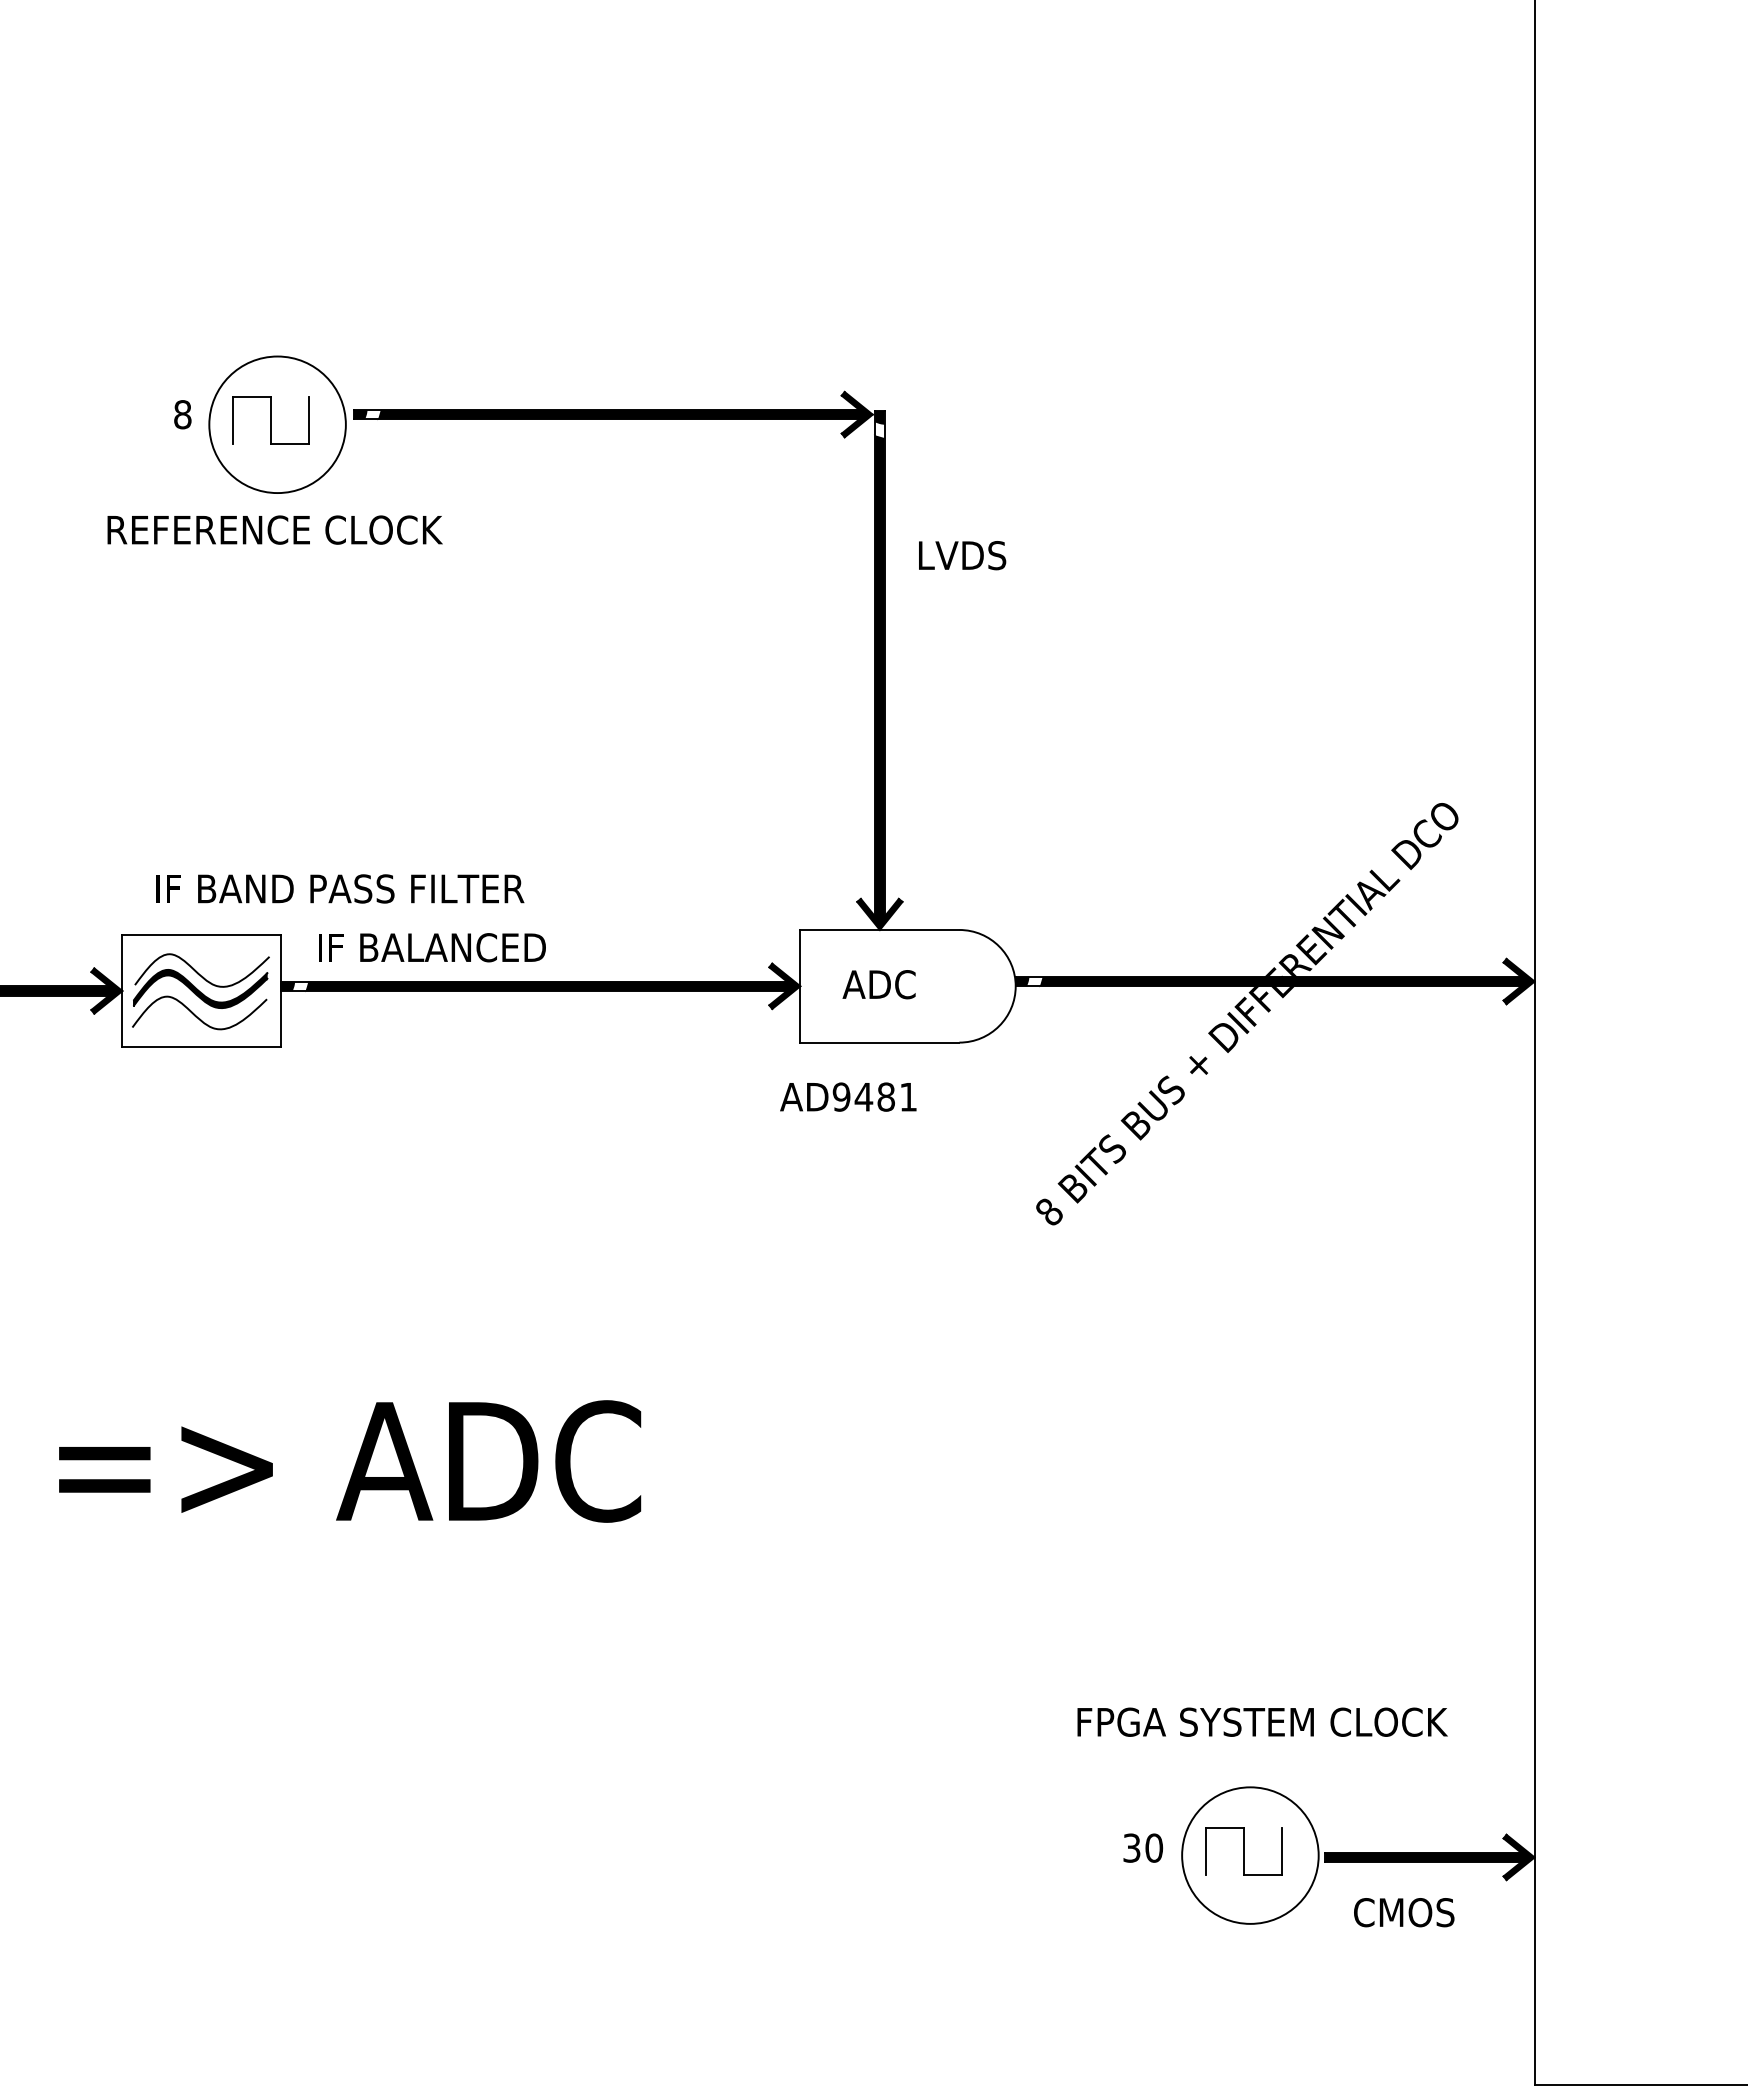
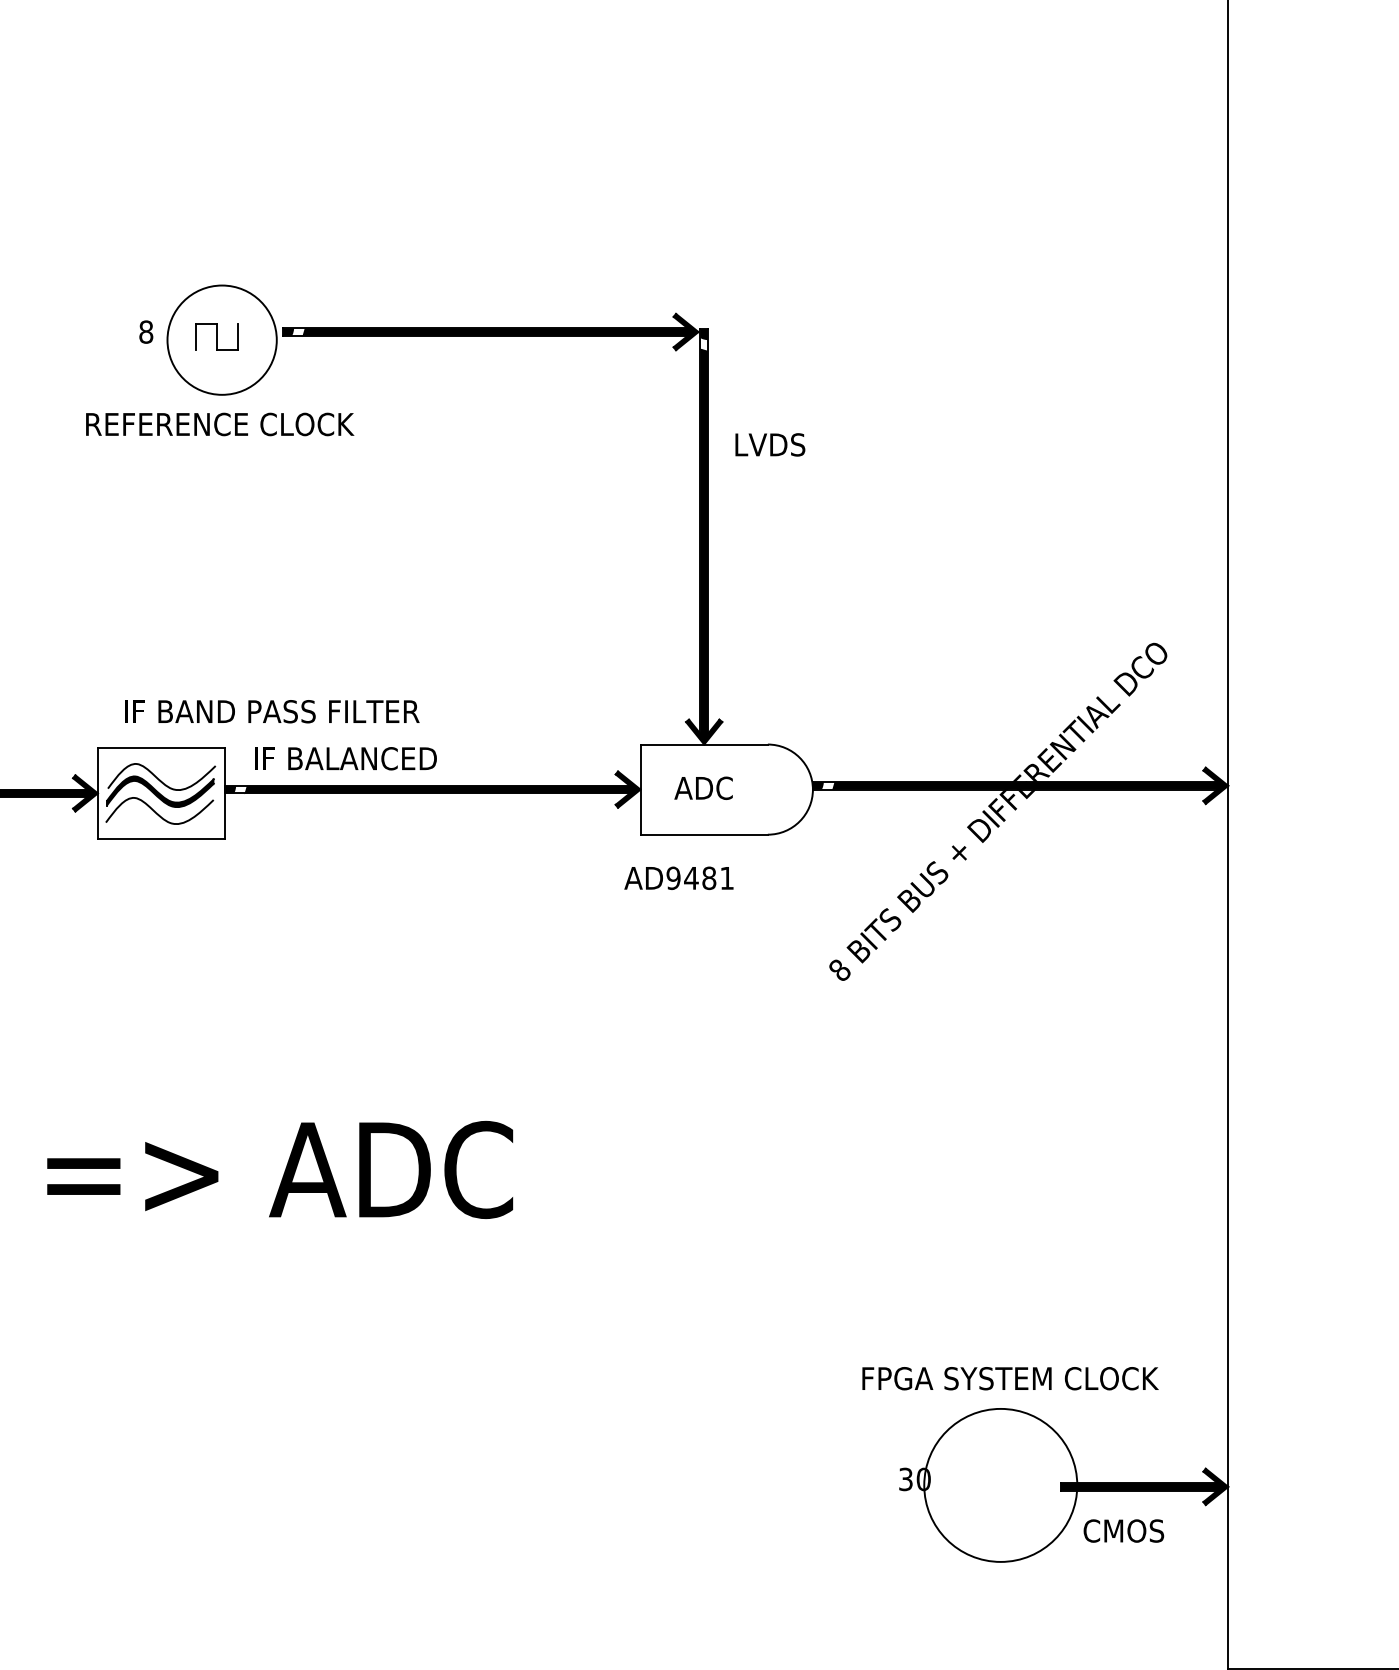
part: (270, 420) -> (216, 336), size x0.7
part: (1243, 1851) -> (995, 1482), removed
circle: (1250, 1855) -> (1000, 1485), size x1.4

